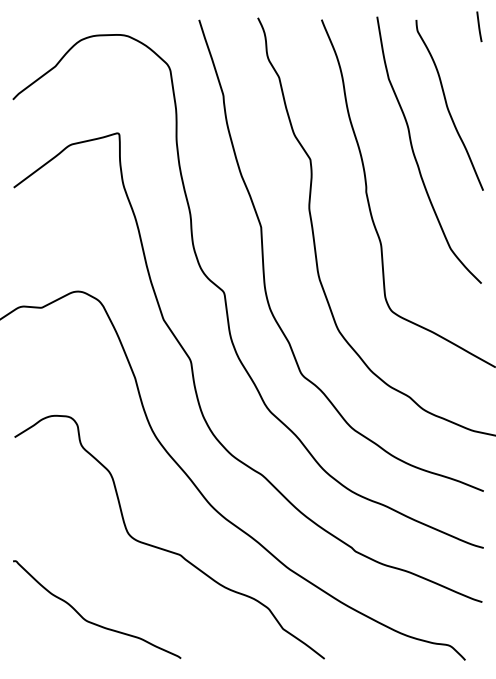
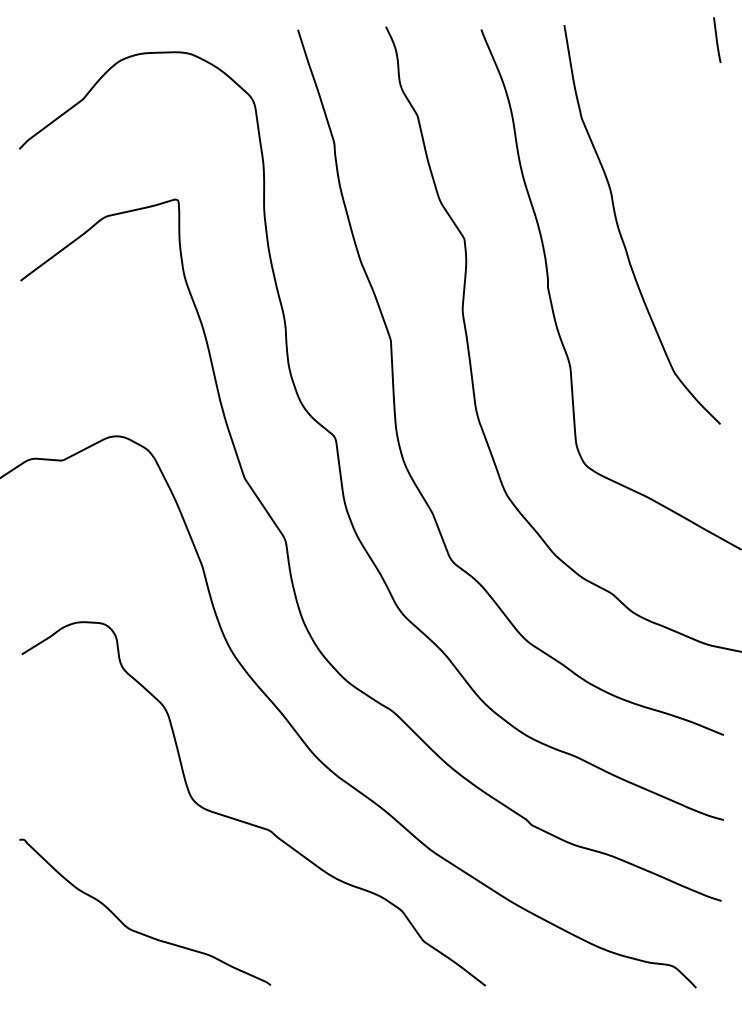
curve: (448, 106) -> (670, 159), removed

